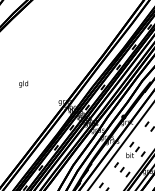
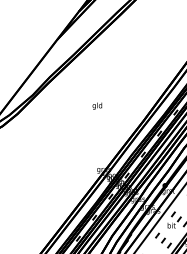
text: (23, 83) -> (97, 105), moved

